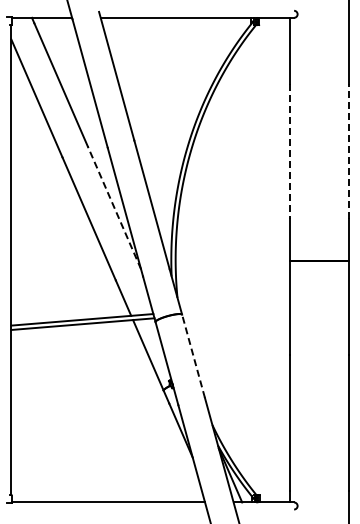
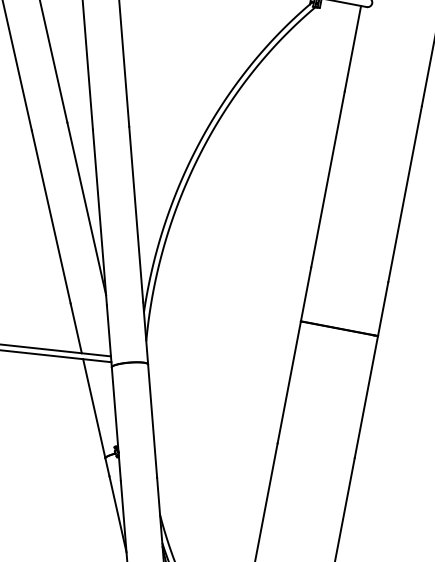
line: (289, 151) -> (327, 179), dashed -> solid
line: (349, 151) -> (405, 194), dashed -> solid
line: (114, 207) -> (86, 208), dashed -> solid
line: (193, 355) -> (152, 420), dashed -> solid

